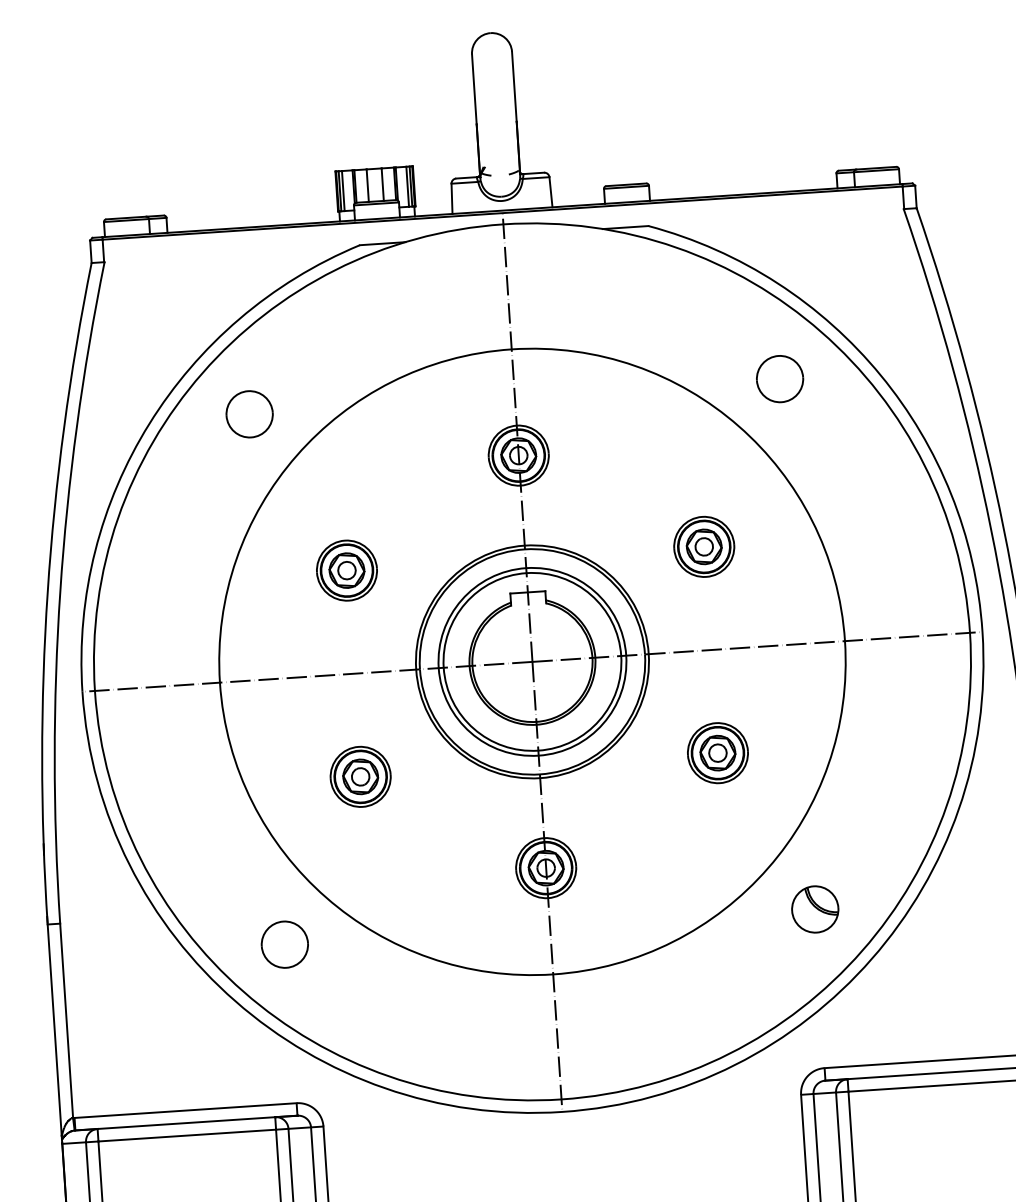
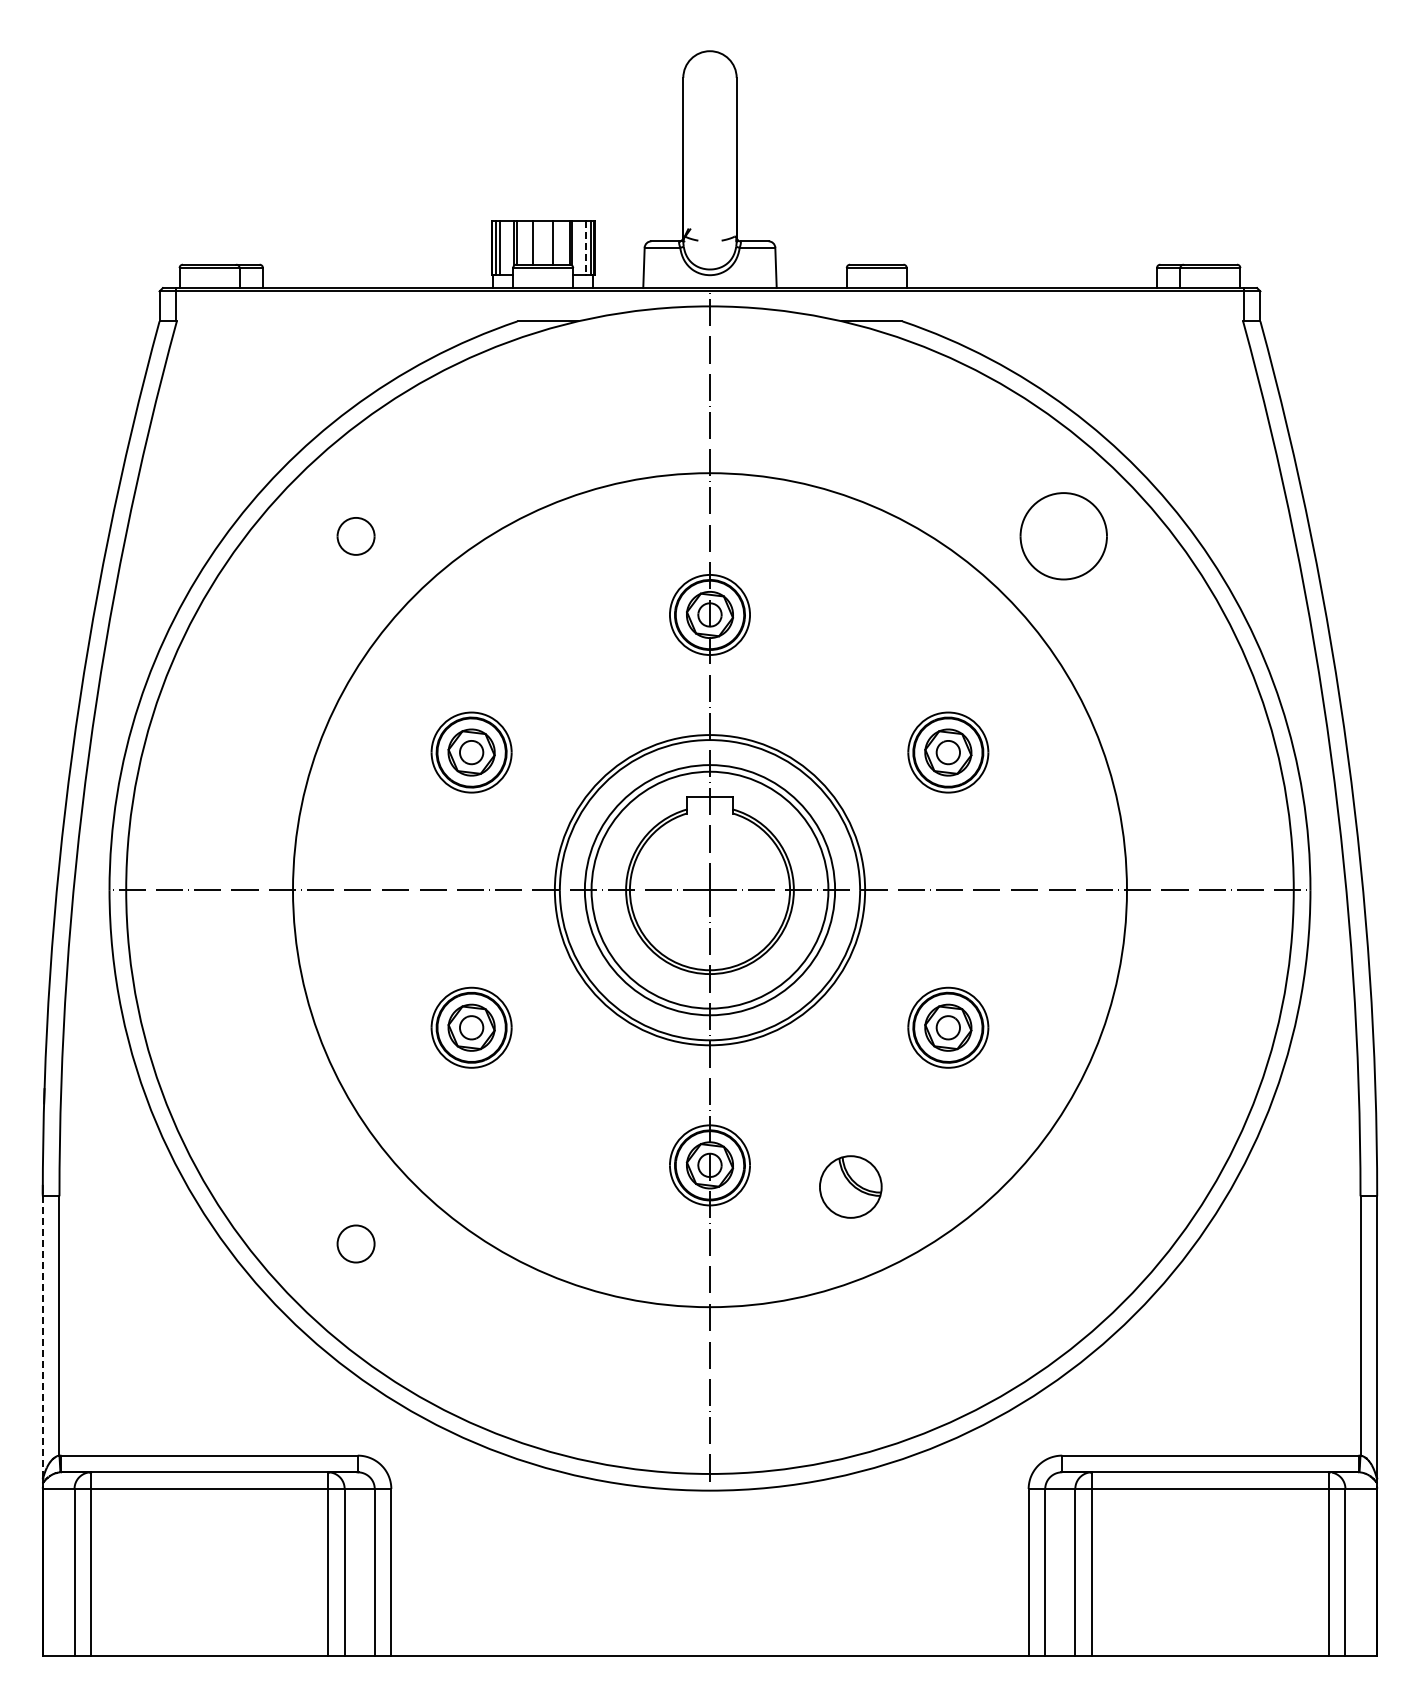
line: (407, 187) -> (586, 248), solid -> dashed
part: (779, 379) -> (1063, 536), size x1.4
part: (249, 414) -> (355, 536), size x0.6
part: (814, 909) -> (850, 1186), moved
part: (284, 944) -> (355, 1243), size x0.6
line: (54, 1030) -> (42, 1337), solid -> dashed

